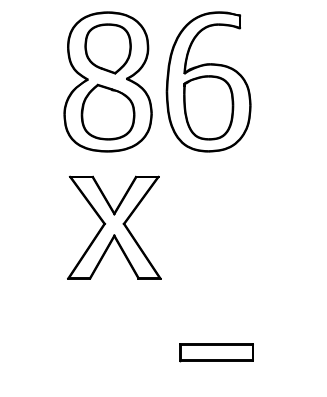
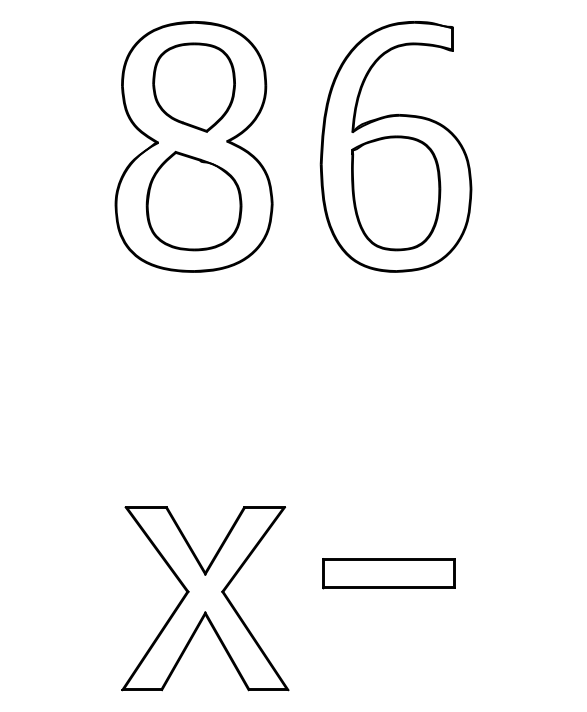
part: (208, 81) -> (395, 146), moved
part: (114, 227) -> (205, 598), moved
part: (216, 352) -> (388, 573), moved

